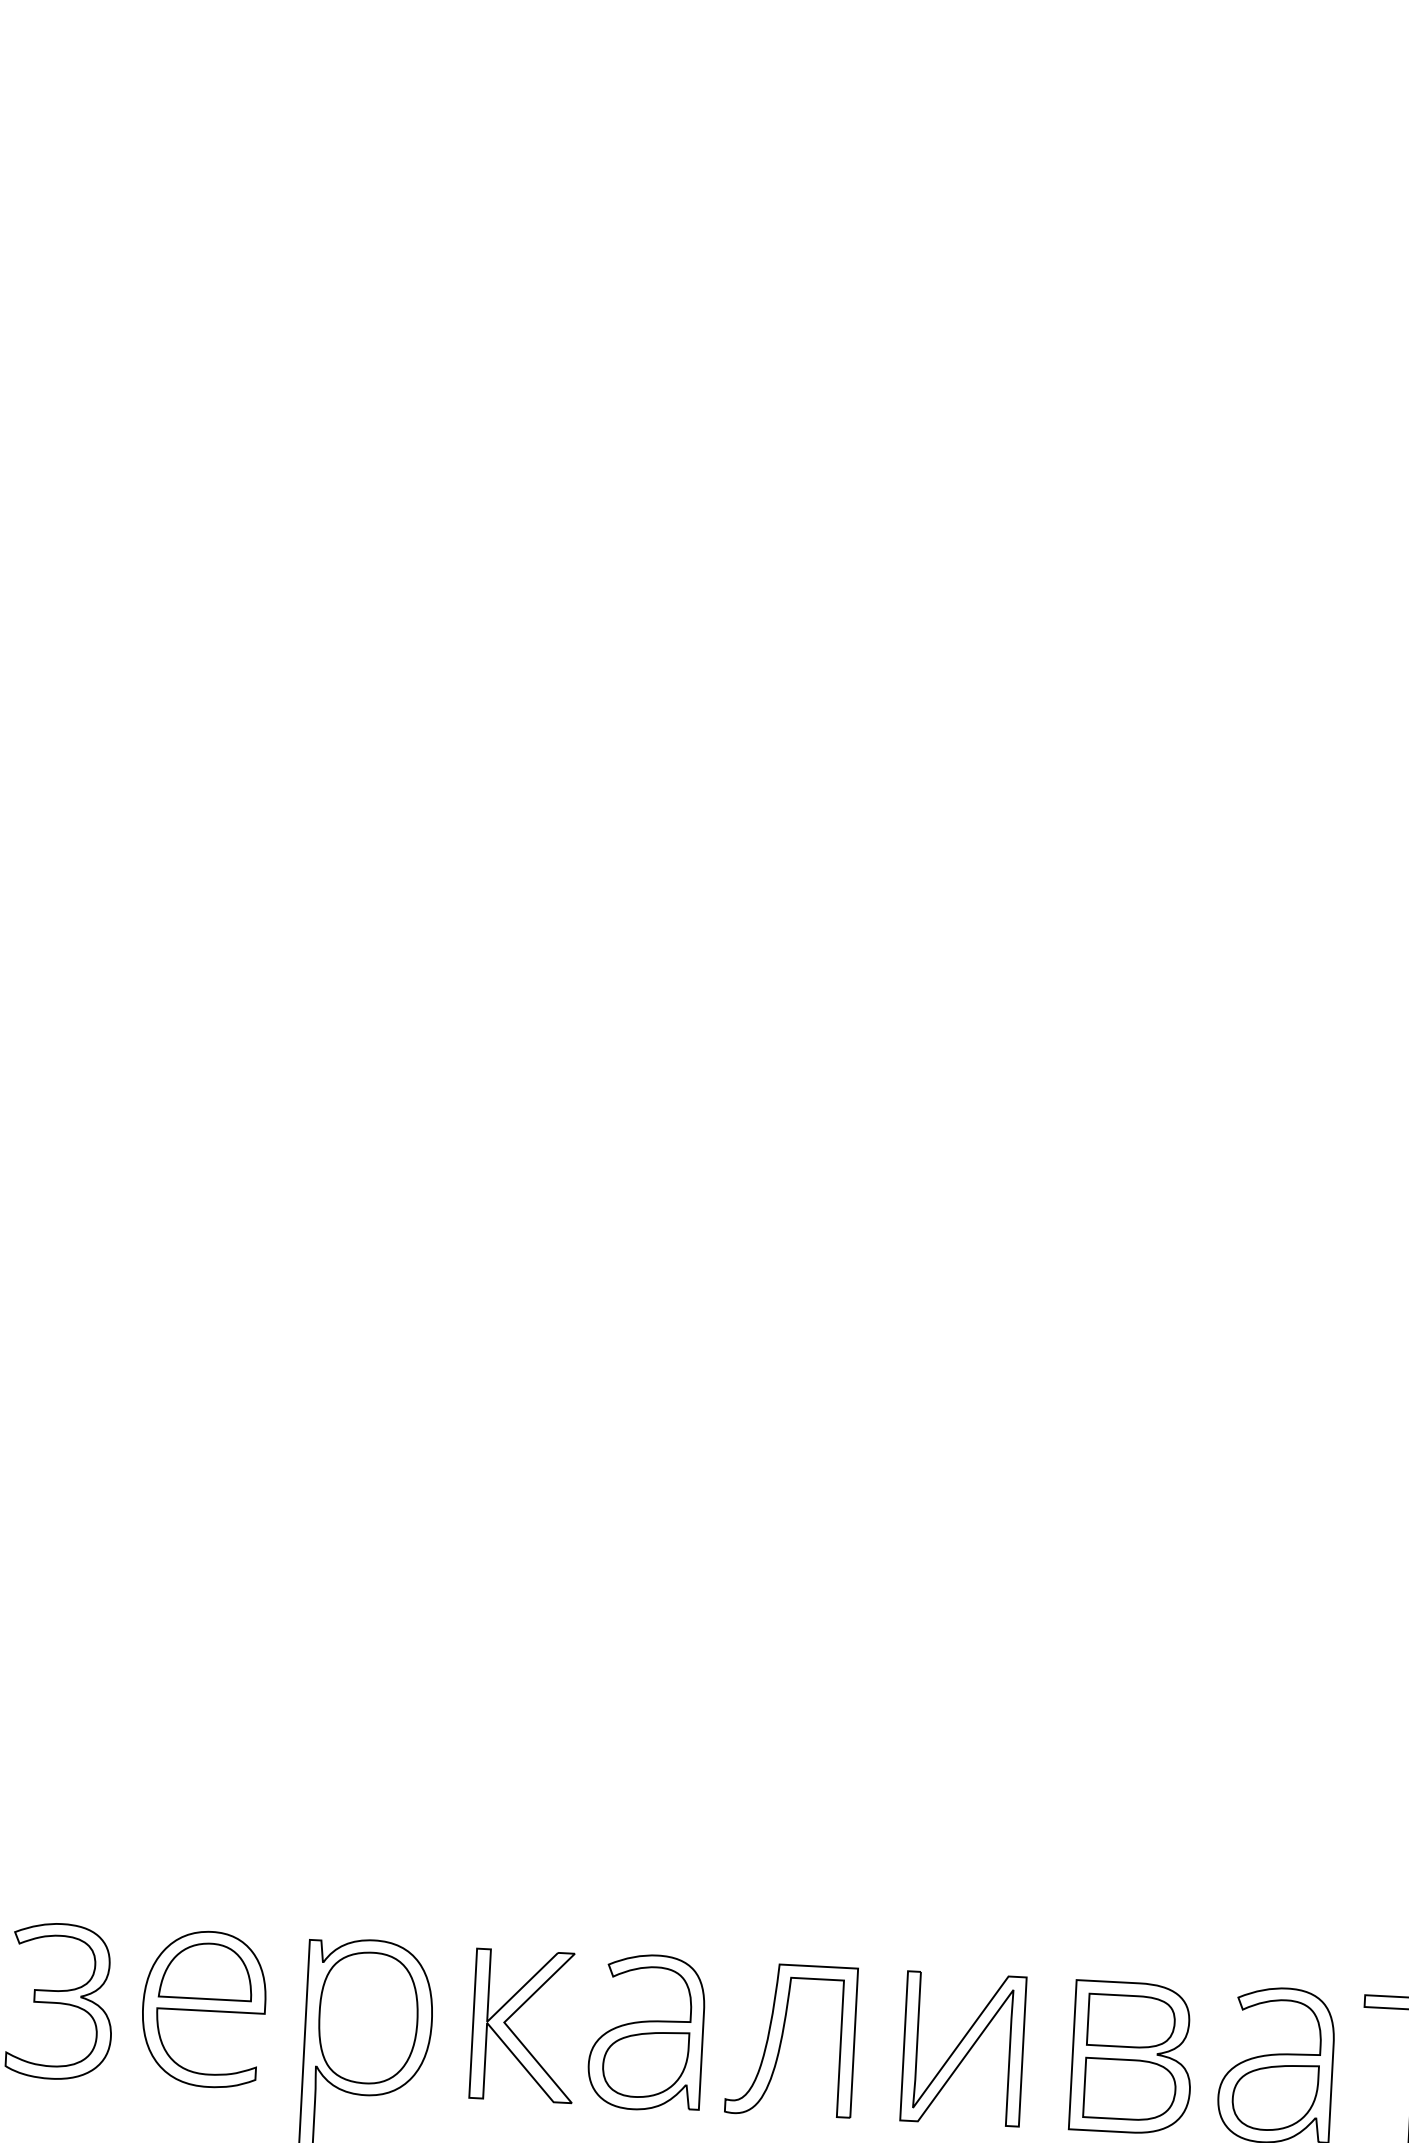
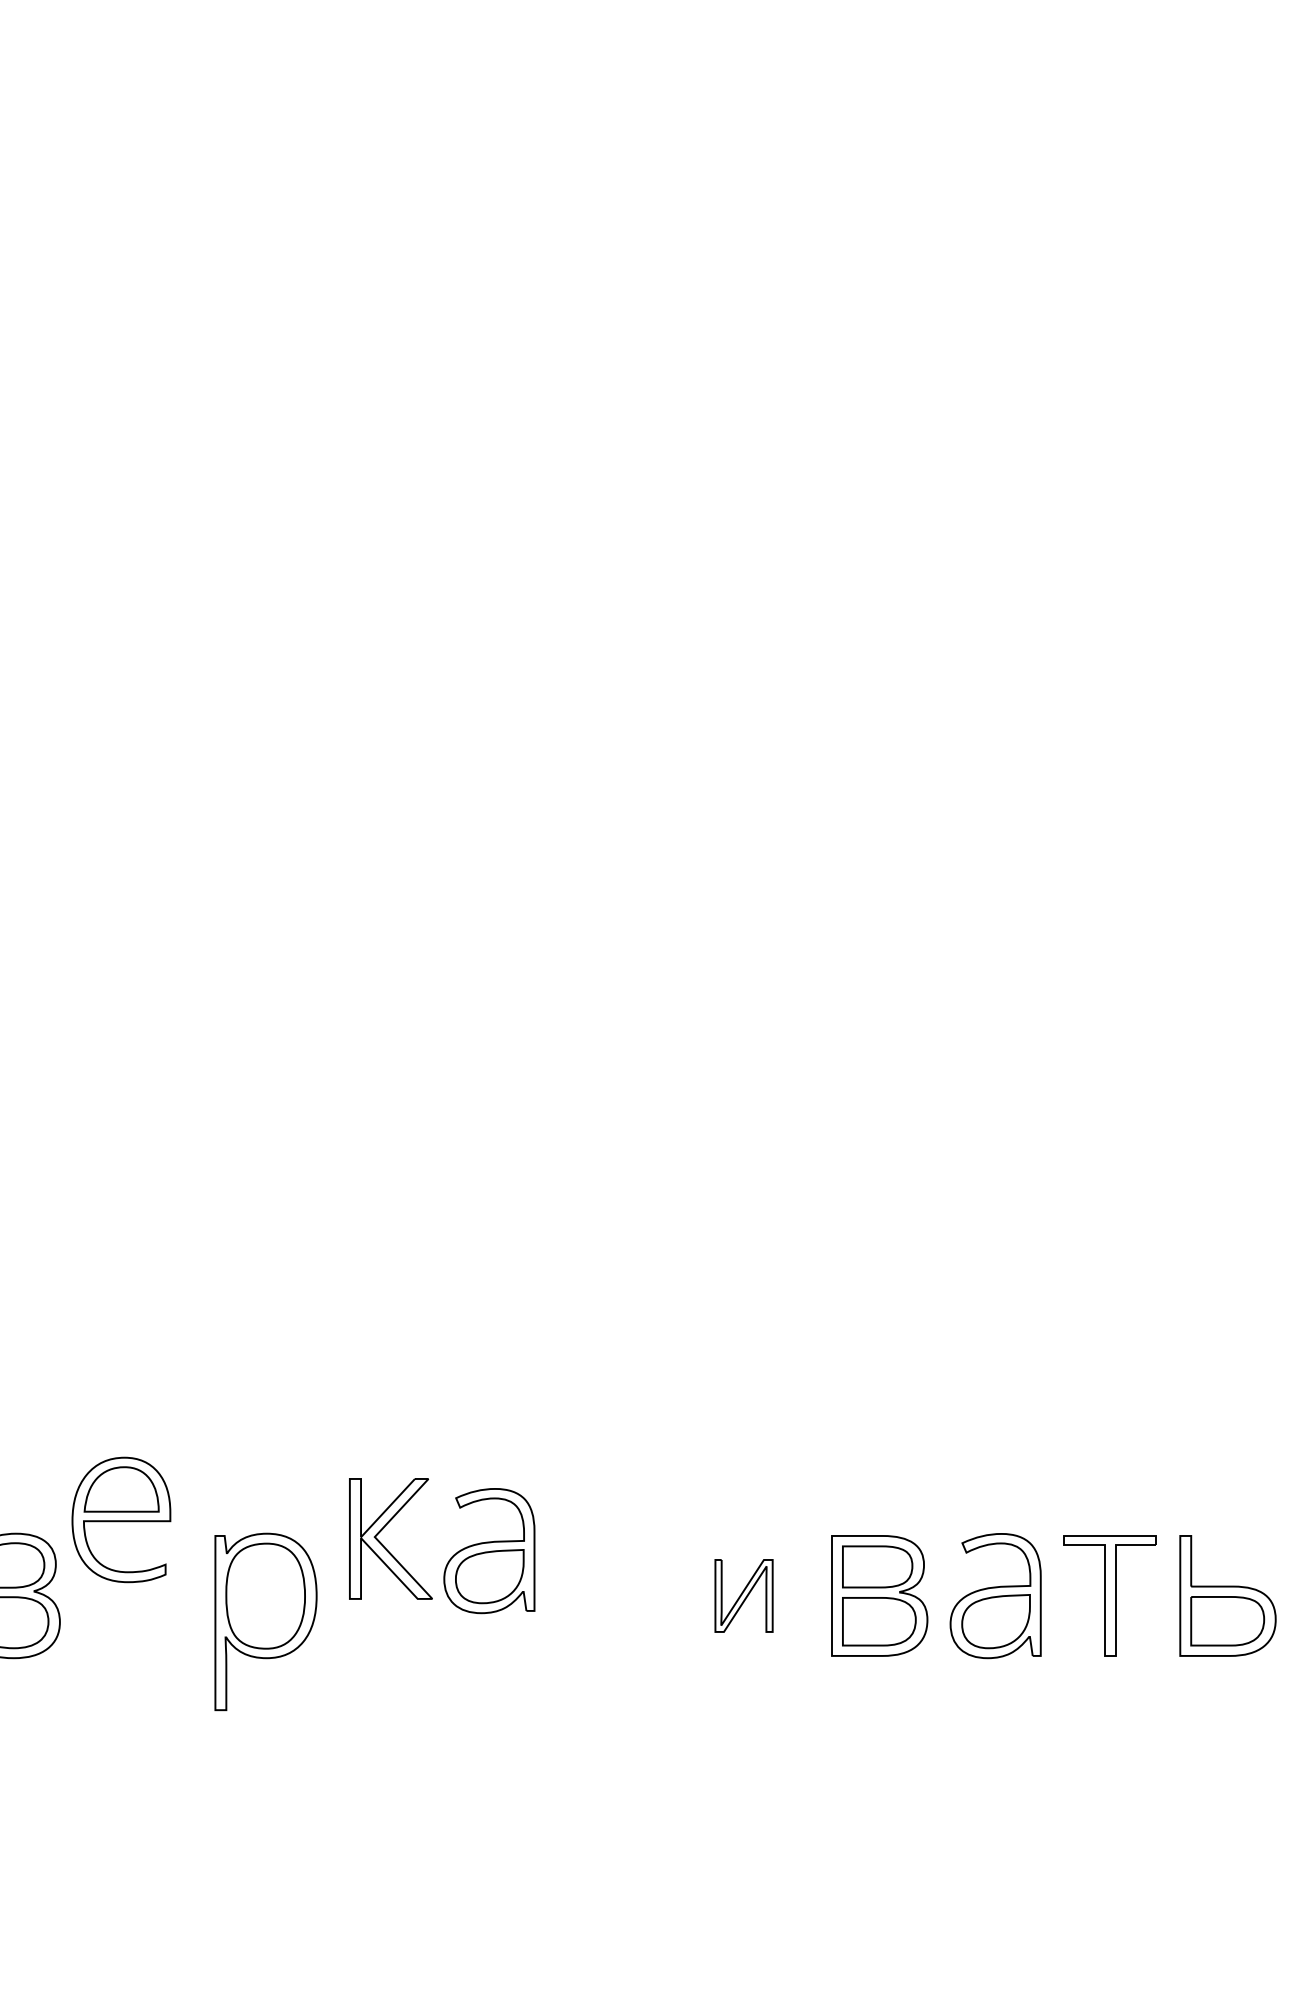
part: (204, 2008) -> (121, 1519), moved
part: (514, 2032) -> (383, 1544), moved
part: (646, 2033) -> (489, 1551), moved
part: (782, 2040) -> (598, 1596), removed
part: (962, 2048) -> (743, 1595), size x0.6

